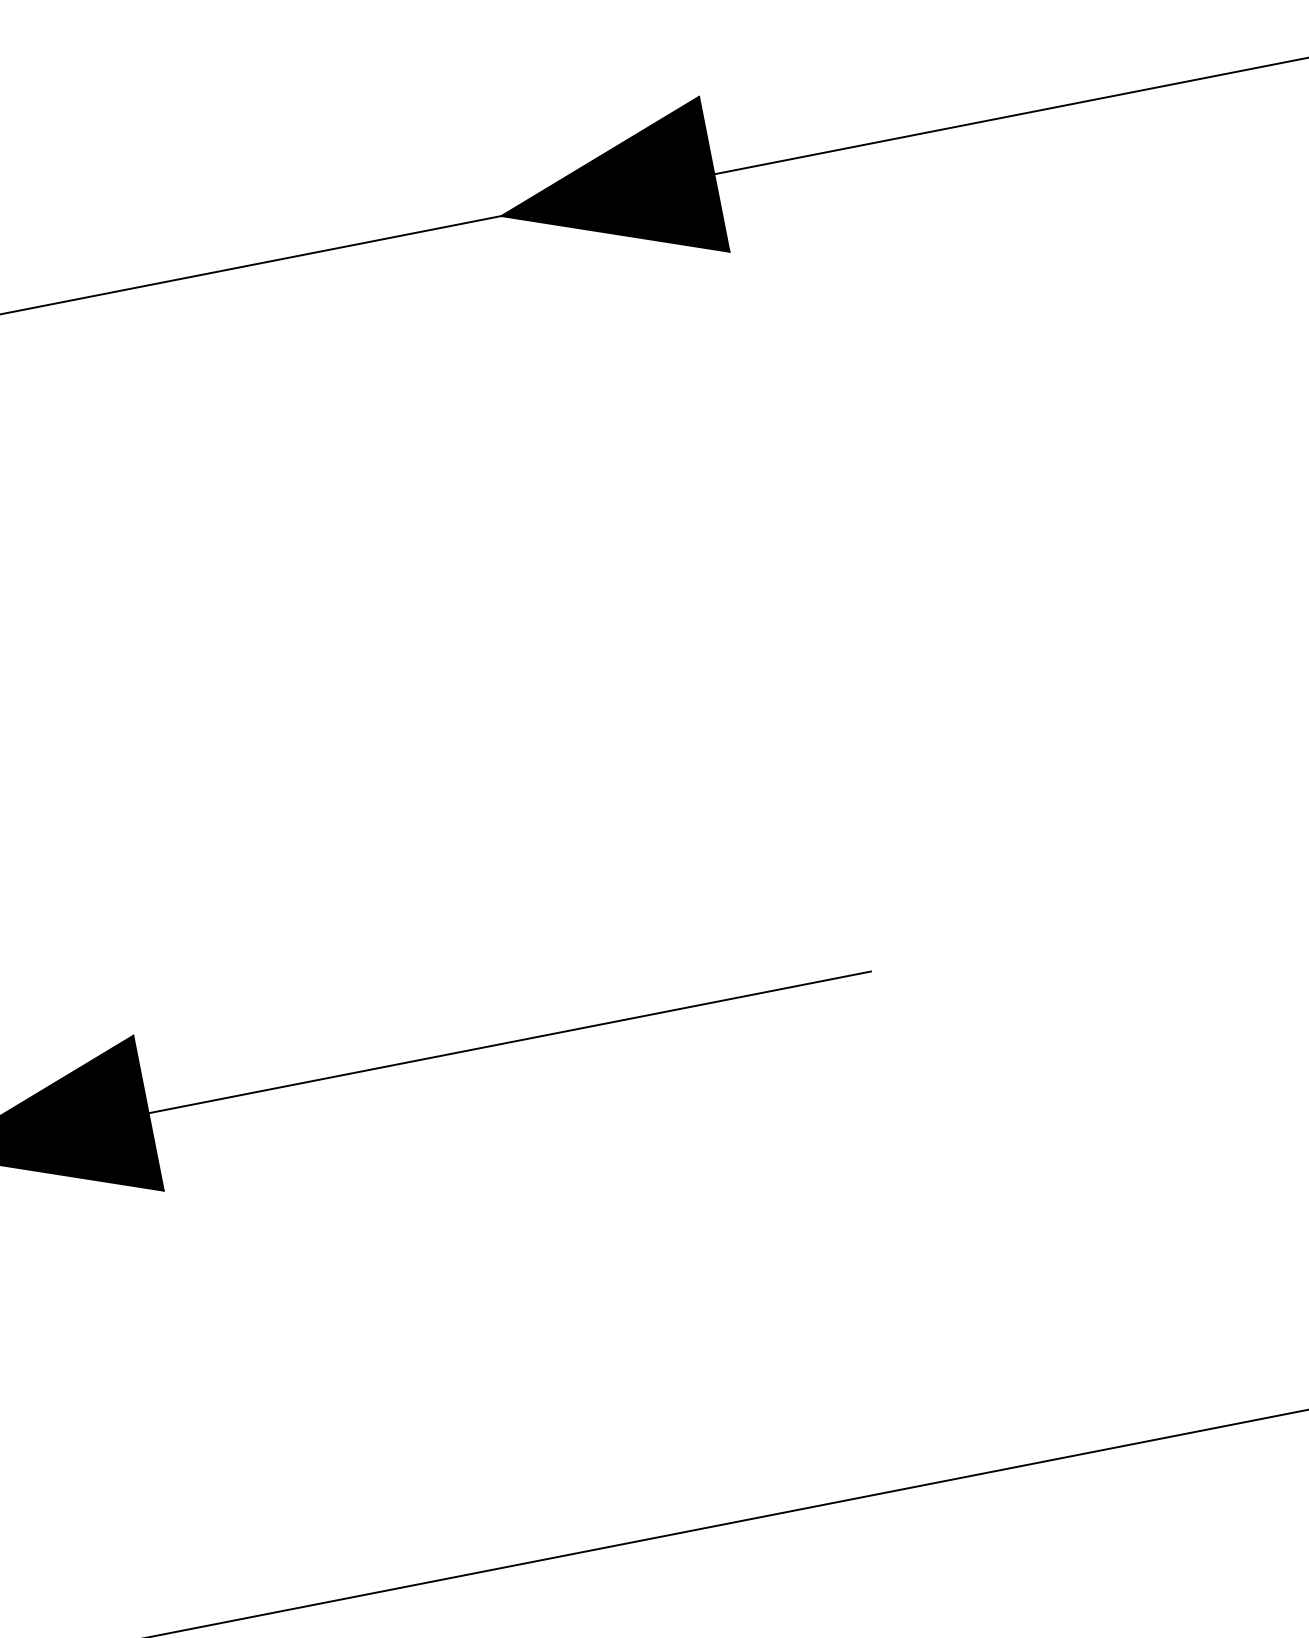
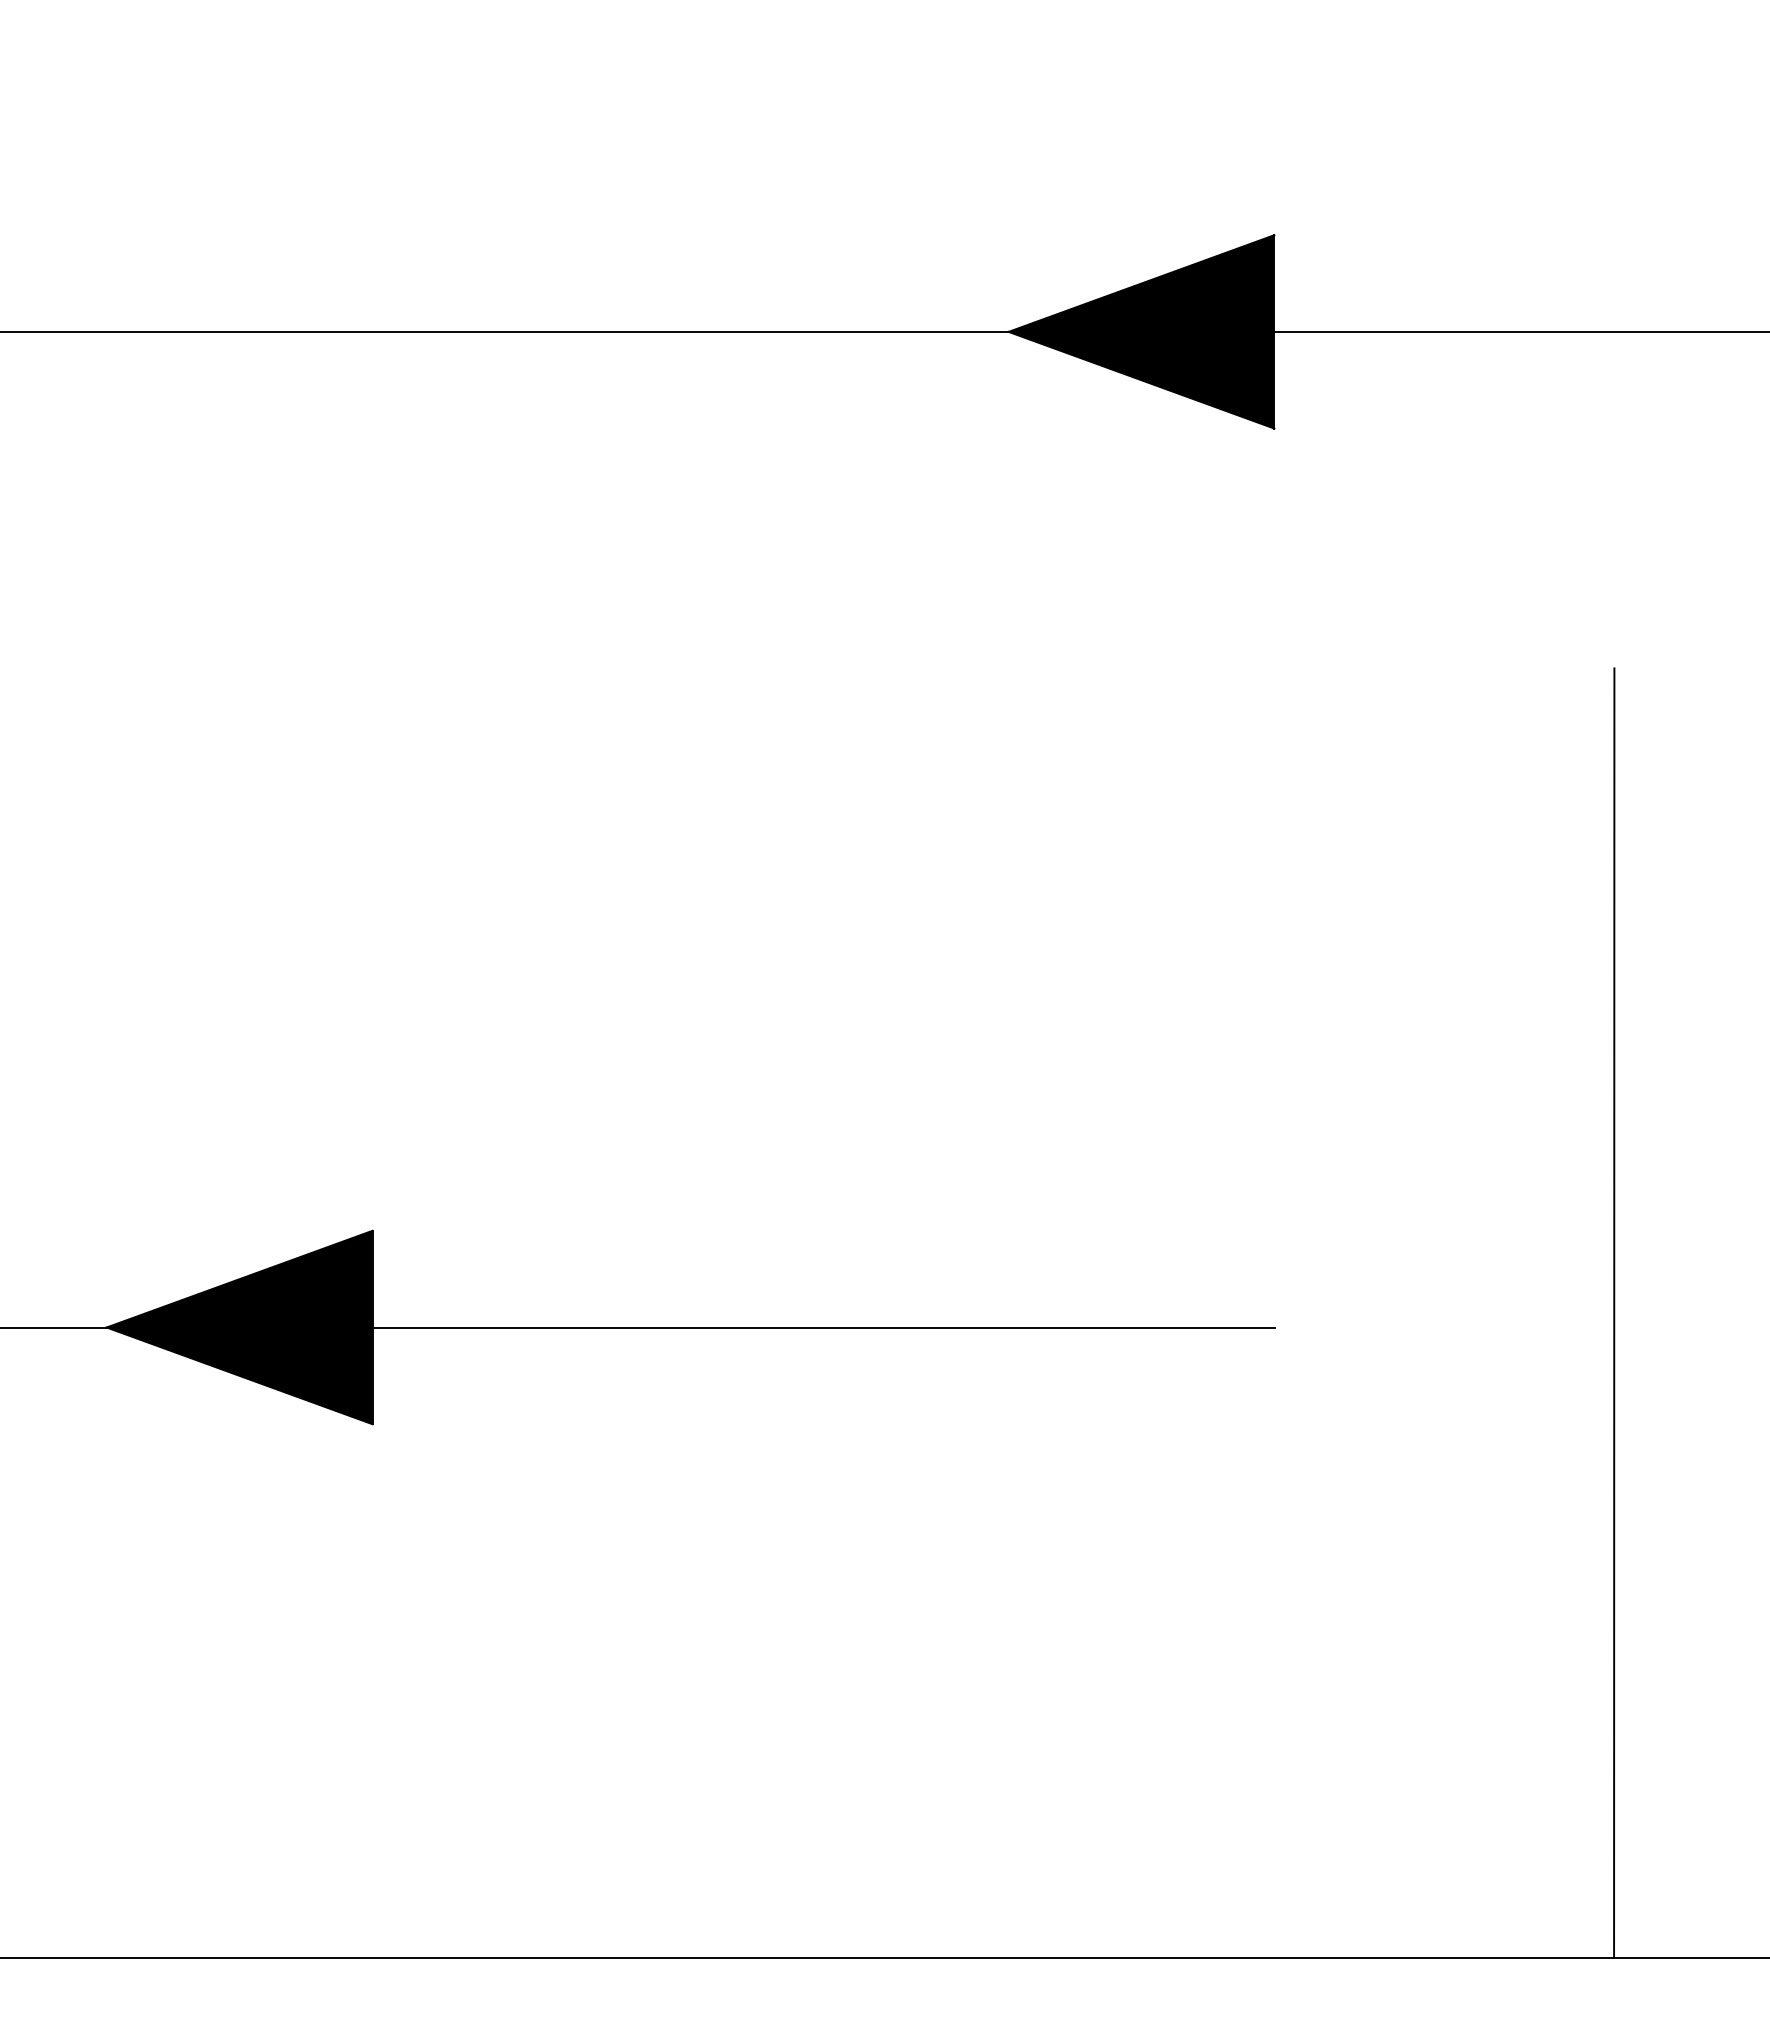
line: (1140, 906) -> (1614, 1312), added

